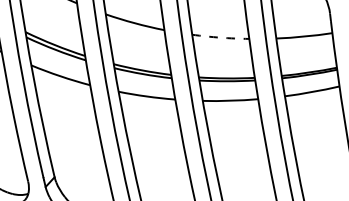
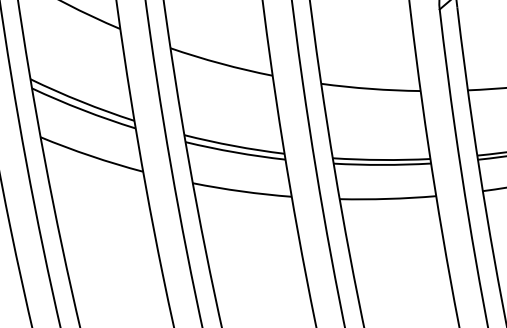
arc: (220, 37) -> (370, 88), dashed -> solid

